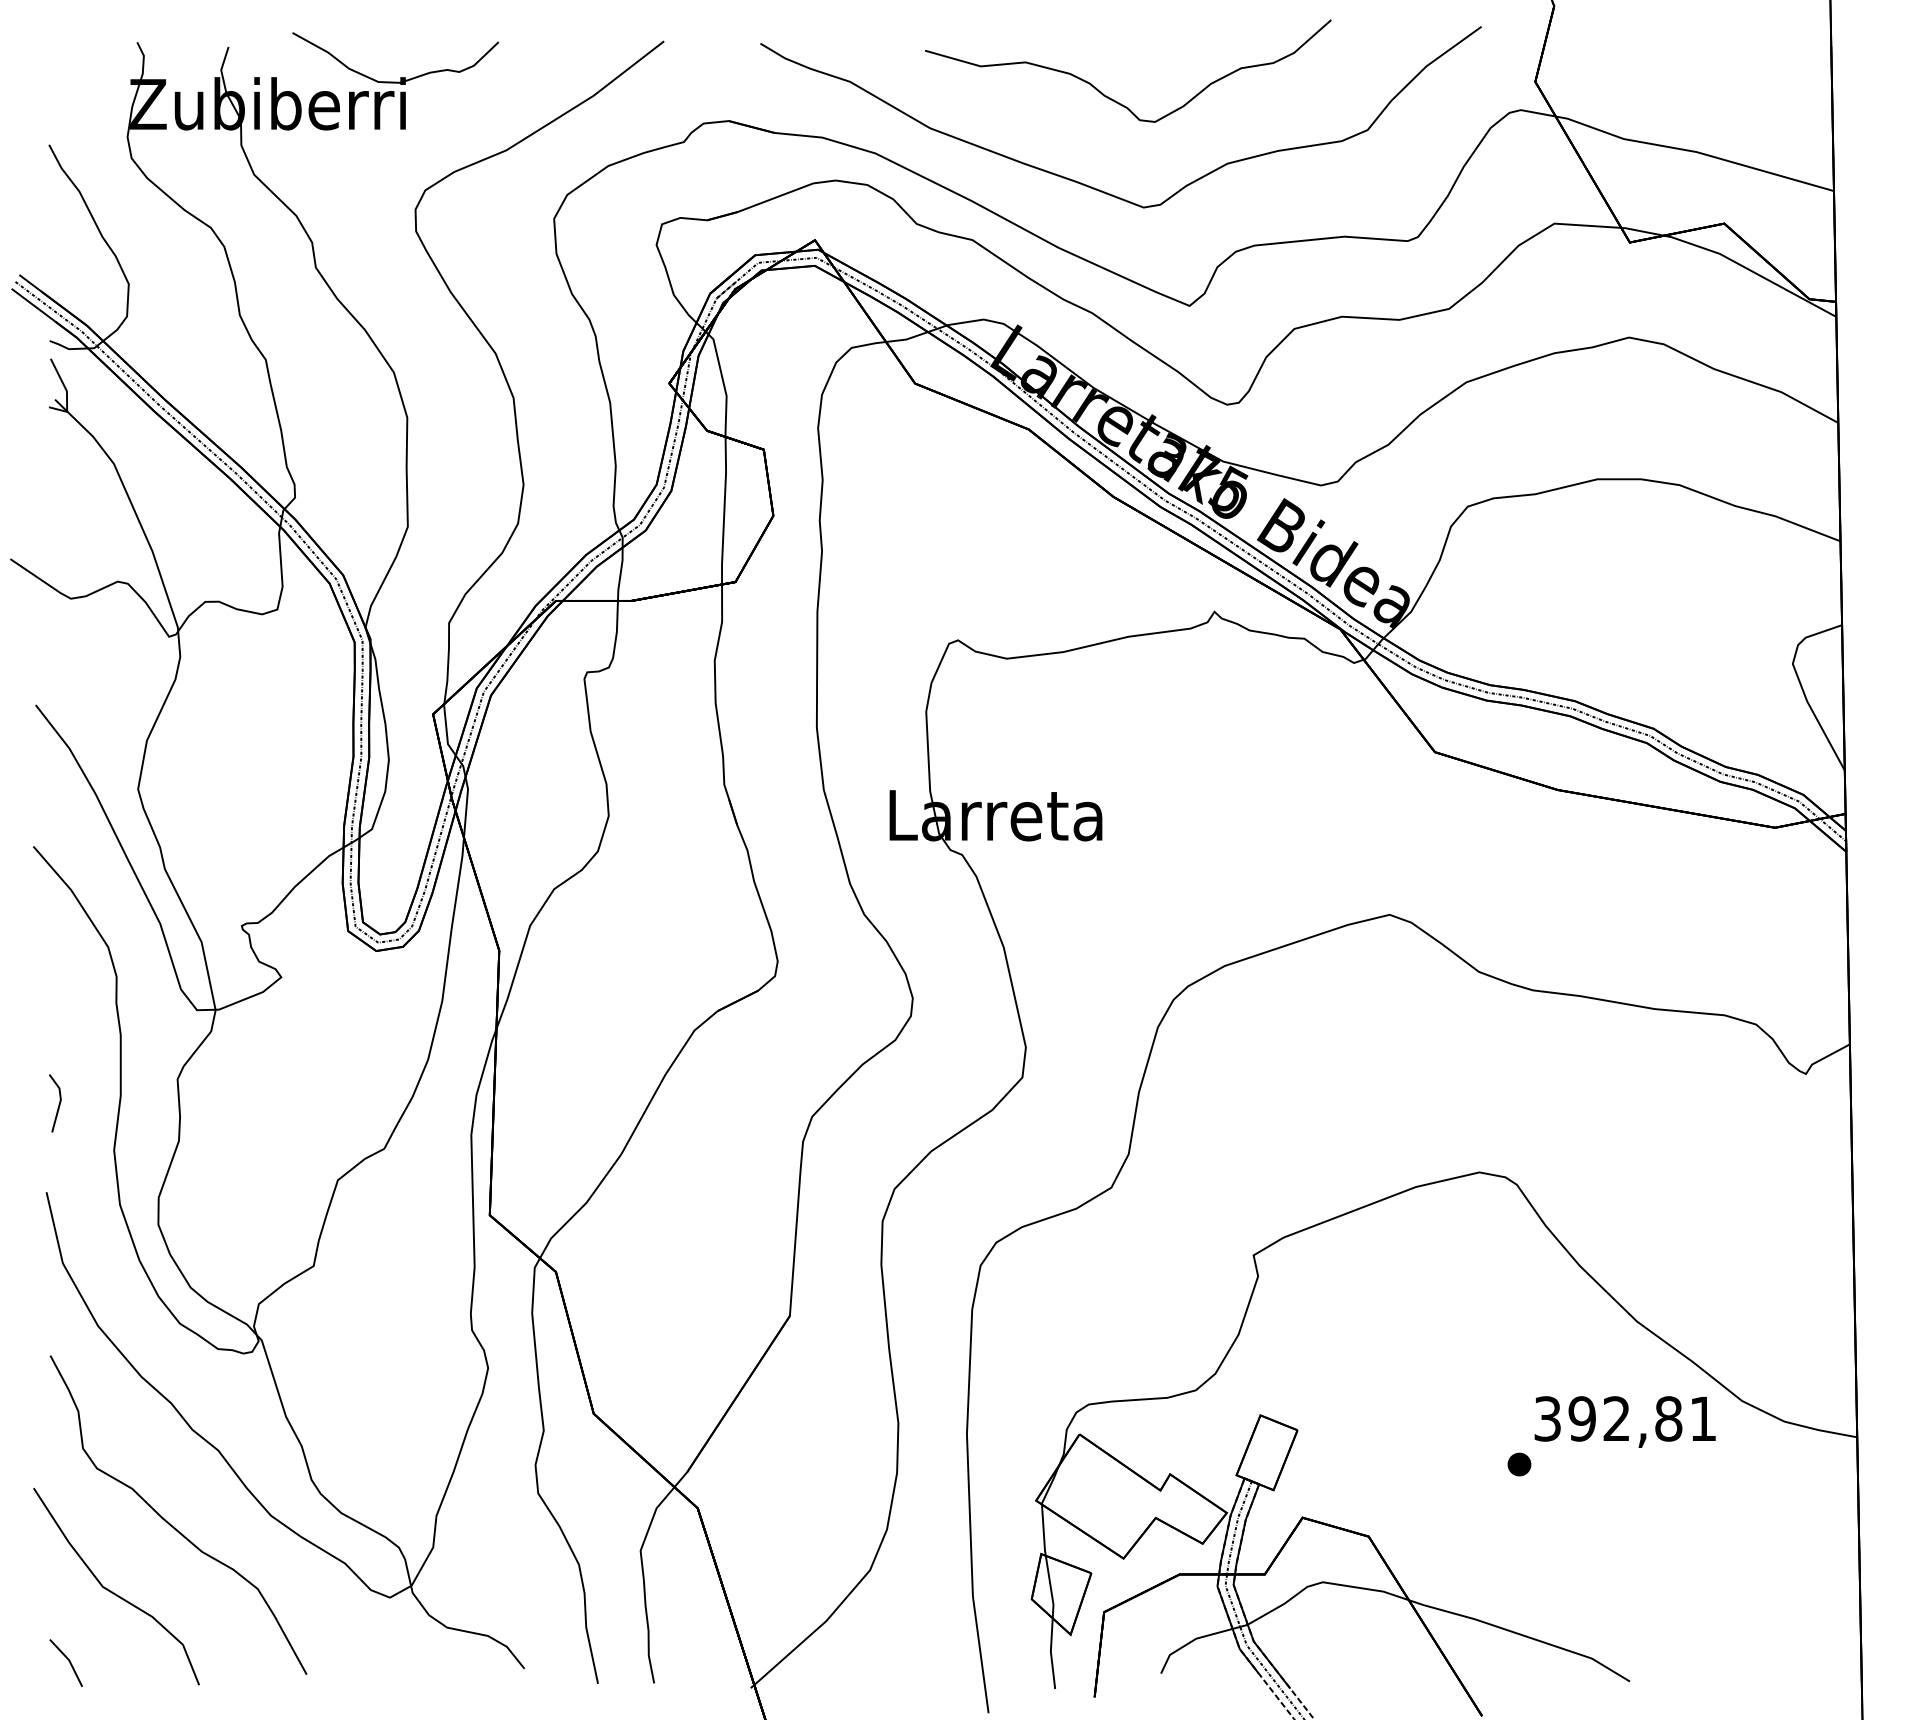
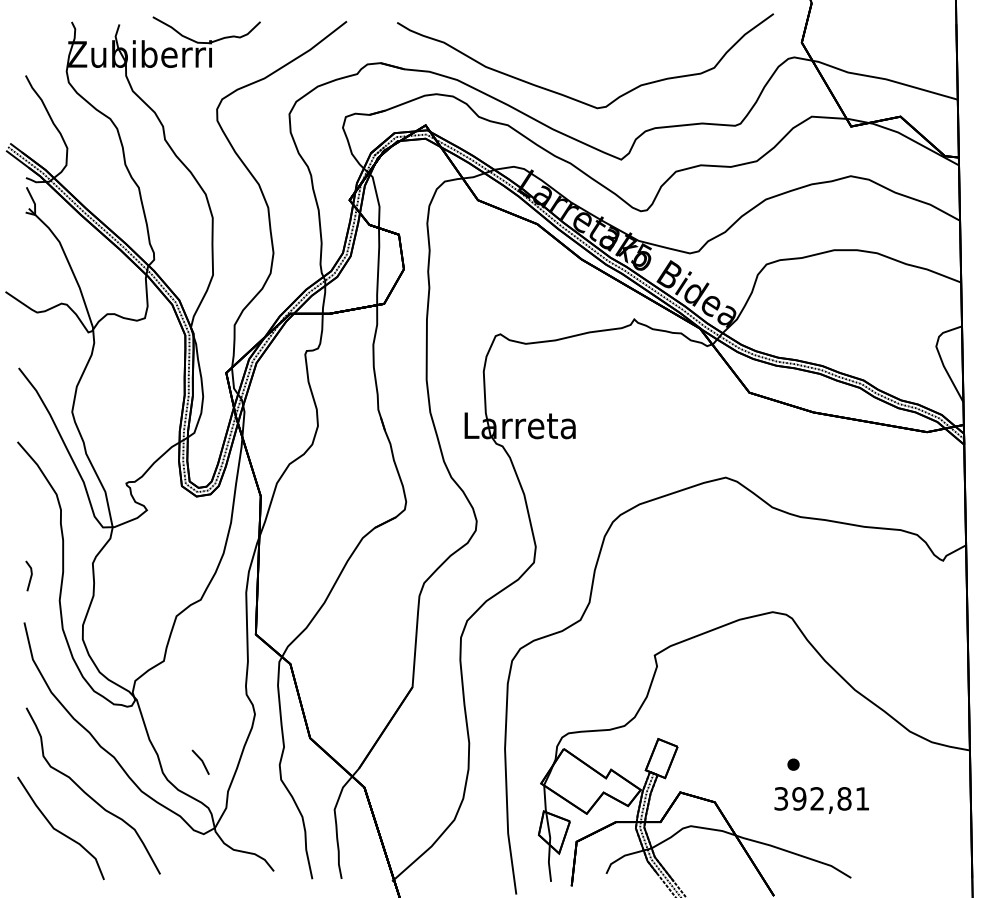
curve: (1115, 98) -> (582, 51), removed
text: (1624, 1422) -> (821, 800), moved
part: (65, 1661) -> (200, 761), moved

